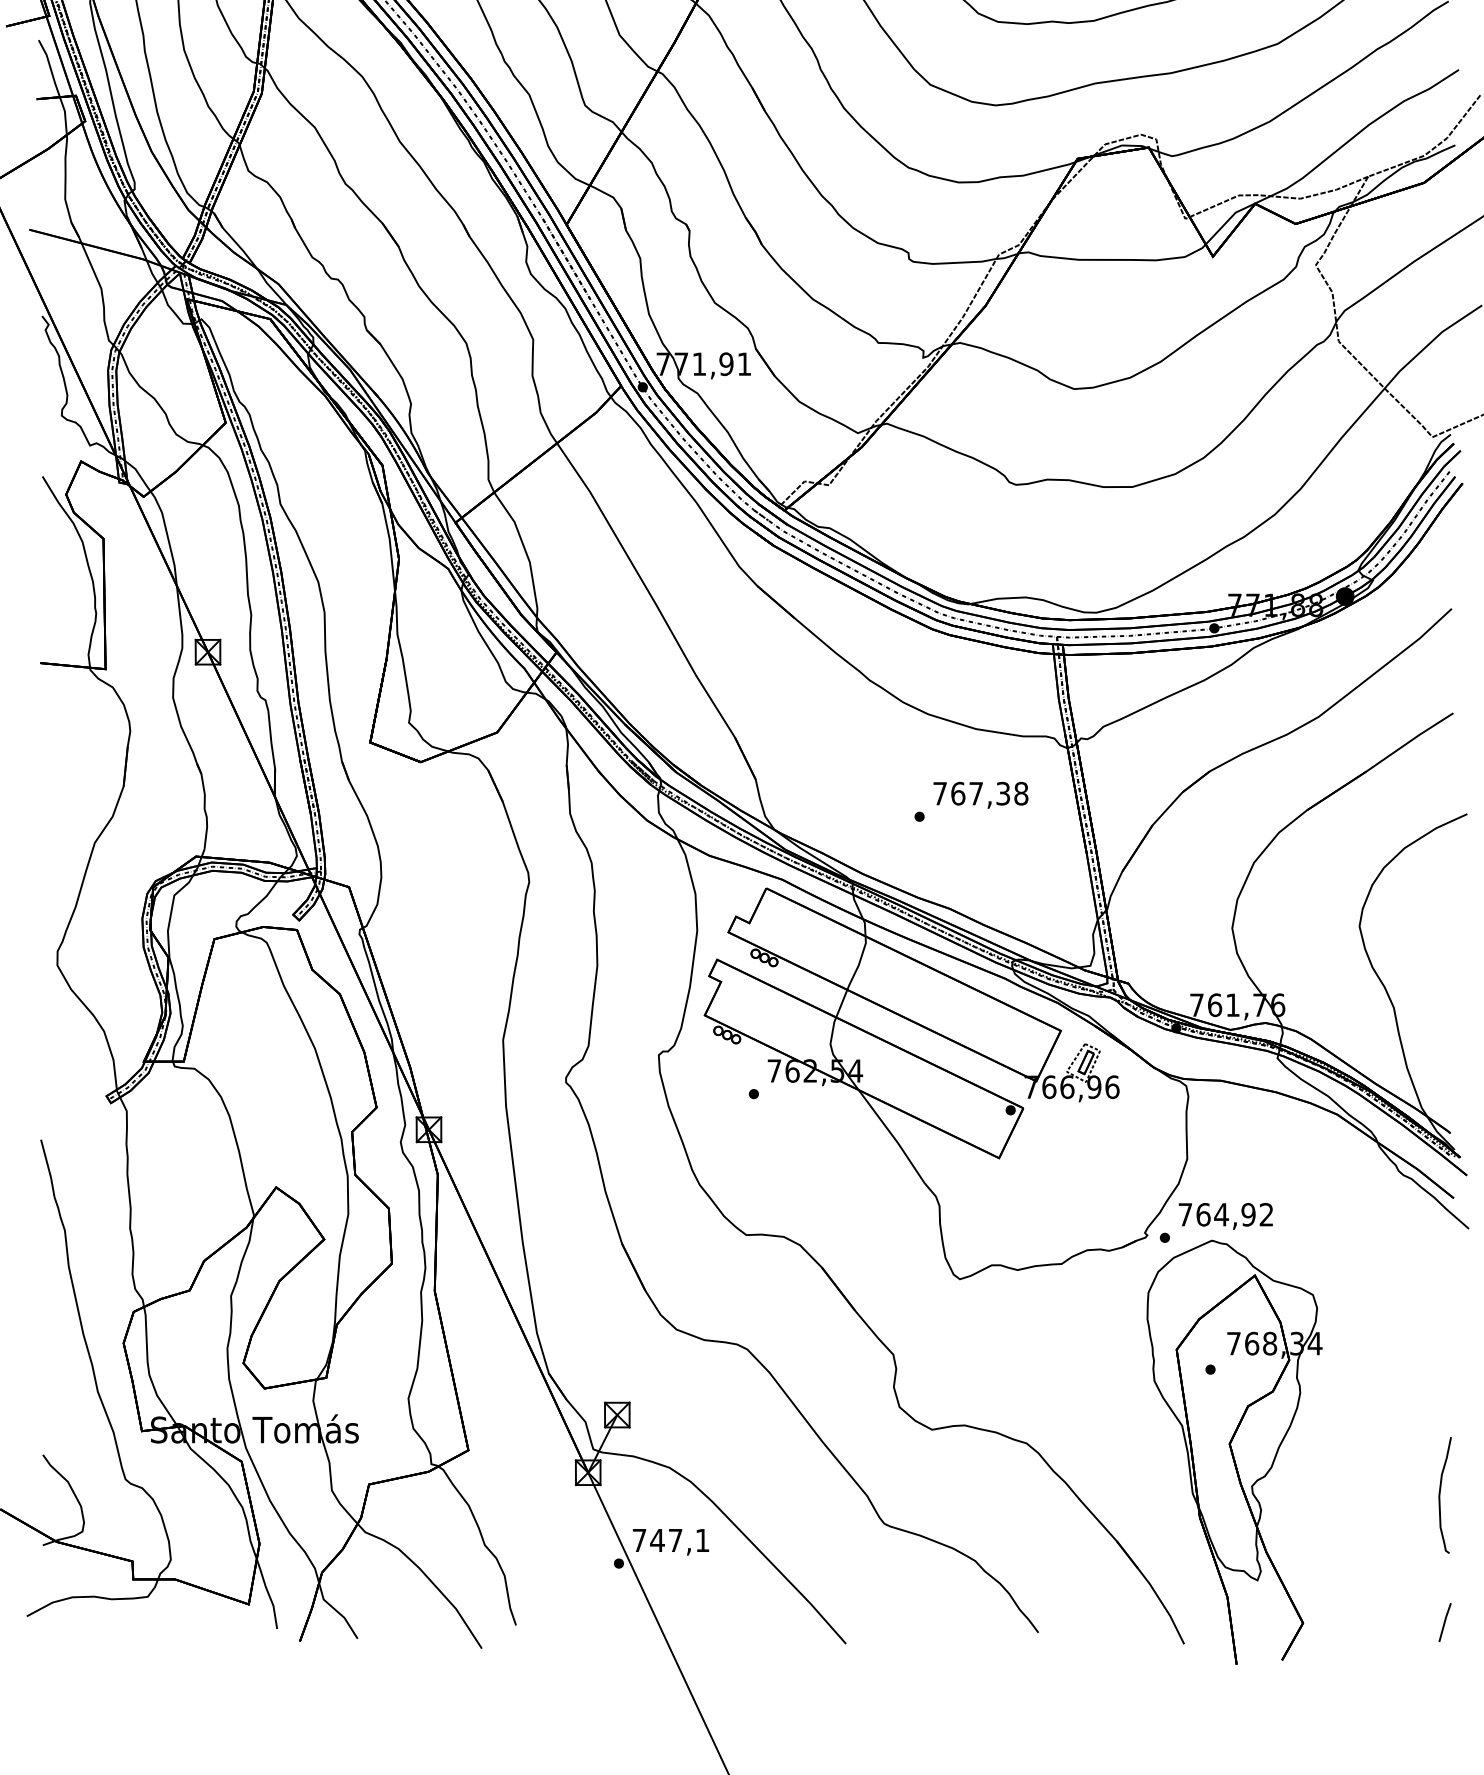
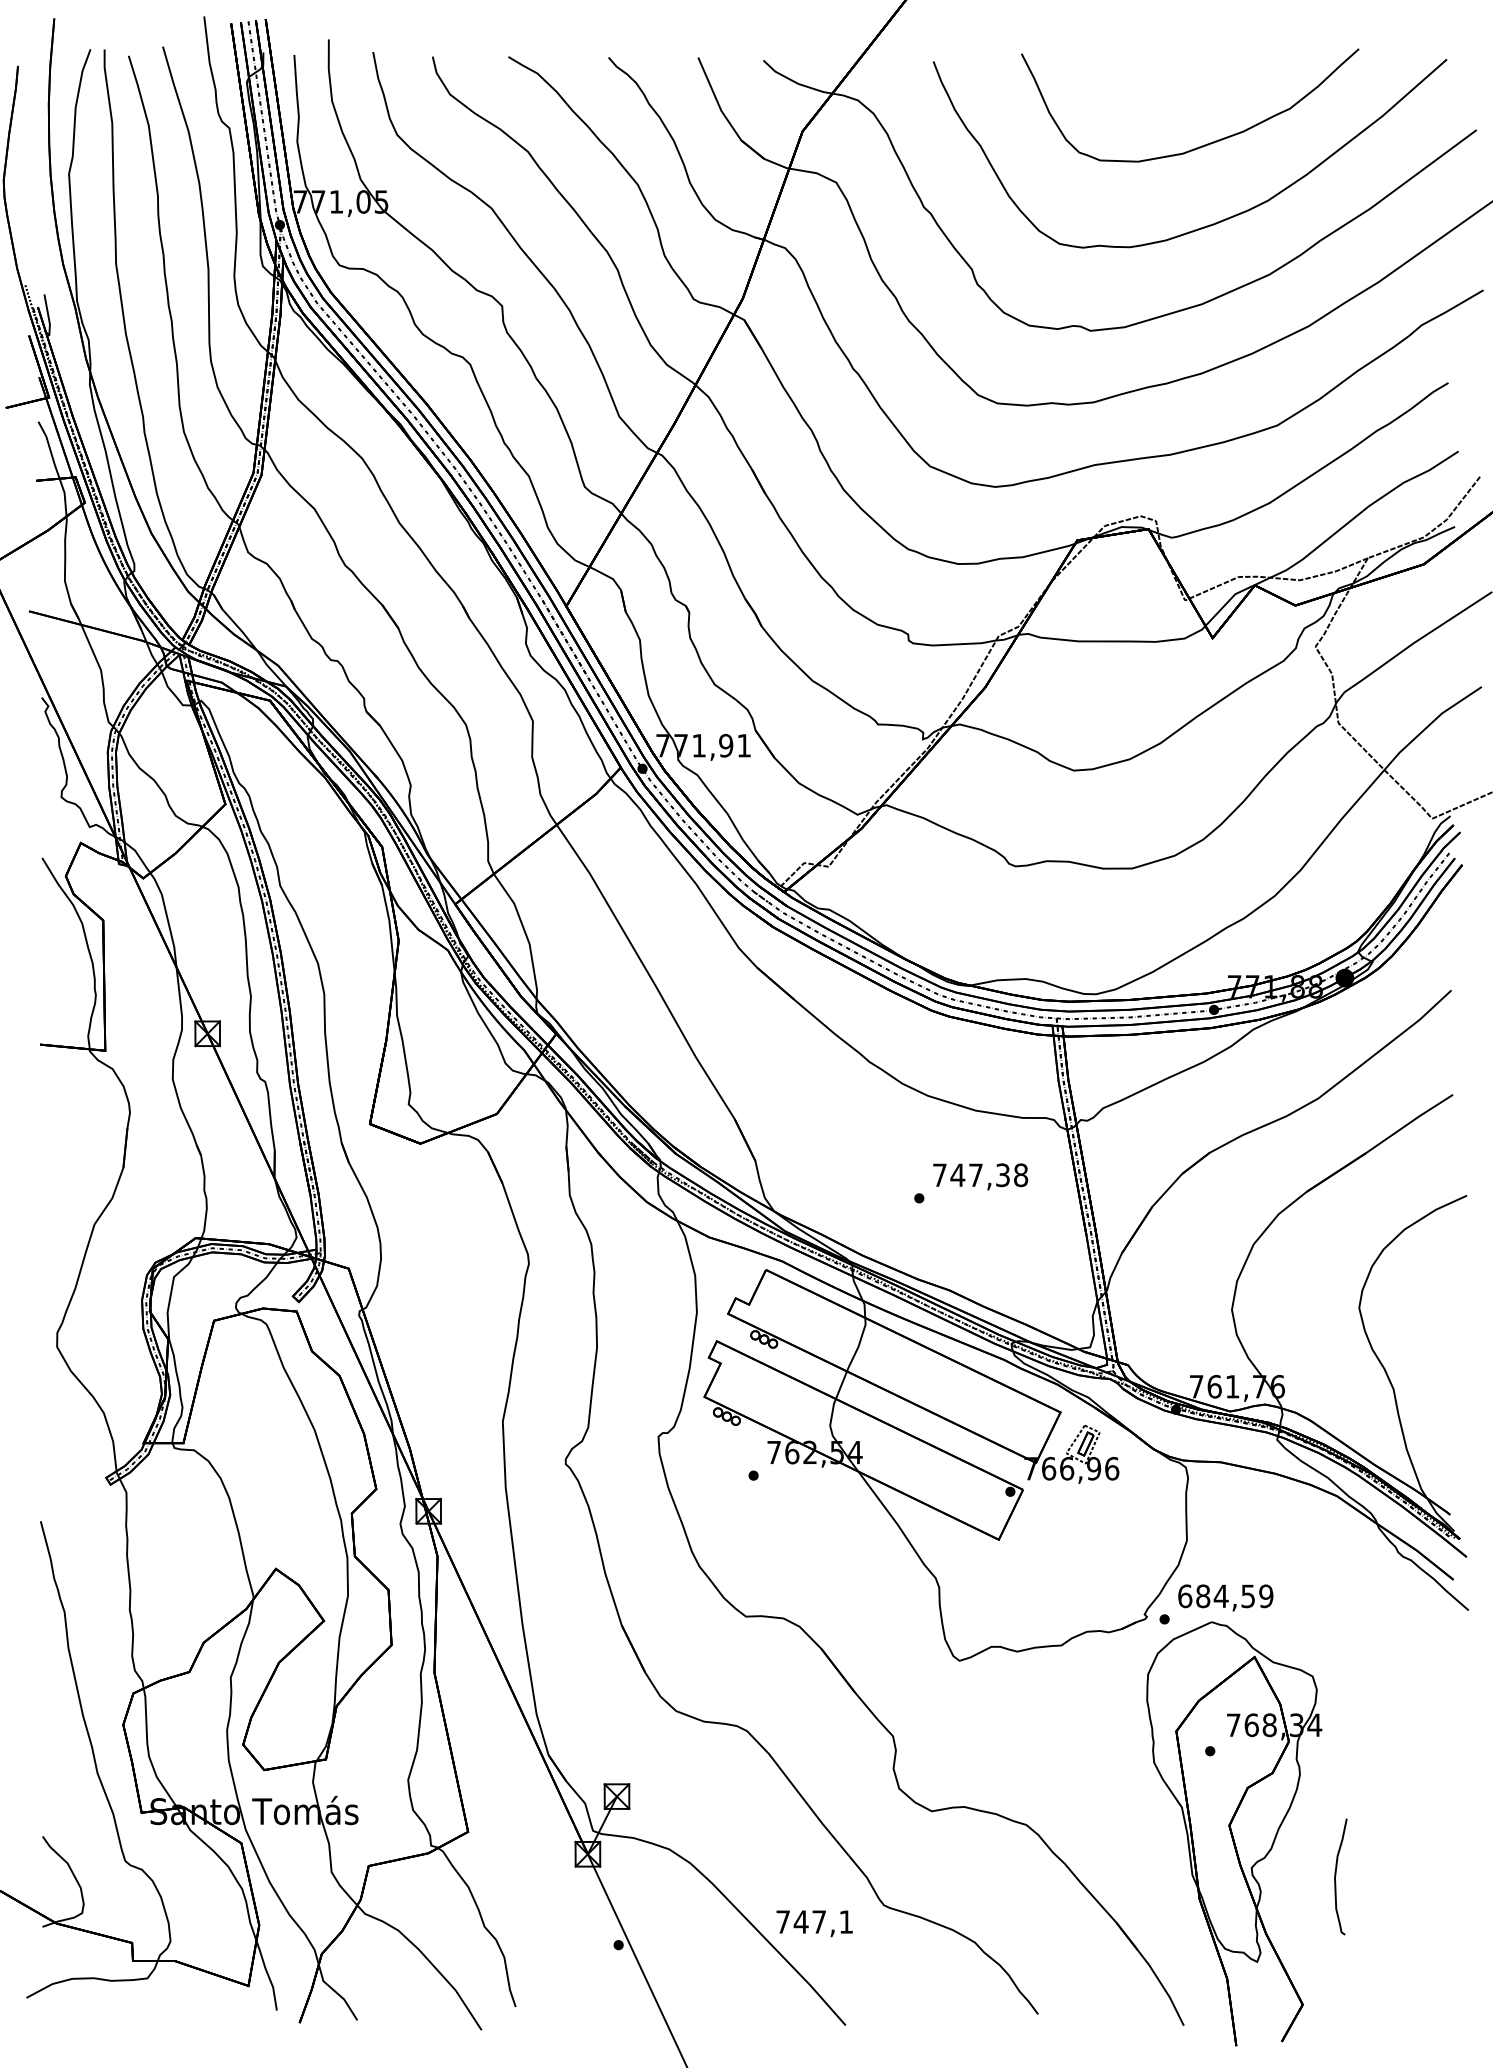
text: (957, 793) -> (957, 1175), 767,38 -> 747,38
text: (1225, 1214) -> (1225, 1596), 764,92 -> 684,59
curve: (1440, 1494) -> (1336, 1876), moved
text: (670, 1541) -> (814, 1923), moved
line: (1444, 1621) -> (1444, 2003), removed

